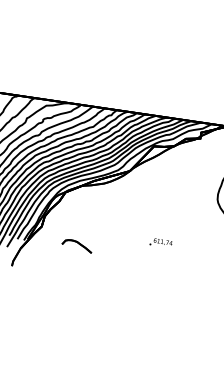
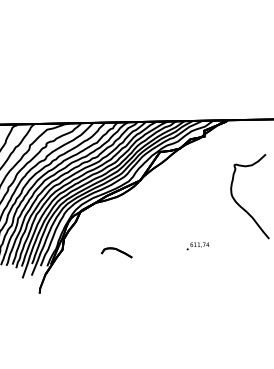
text: (160, 243) -> (197, 246), moved
part: (77, 245) -> (116, 252), moved

